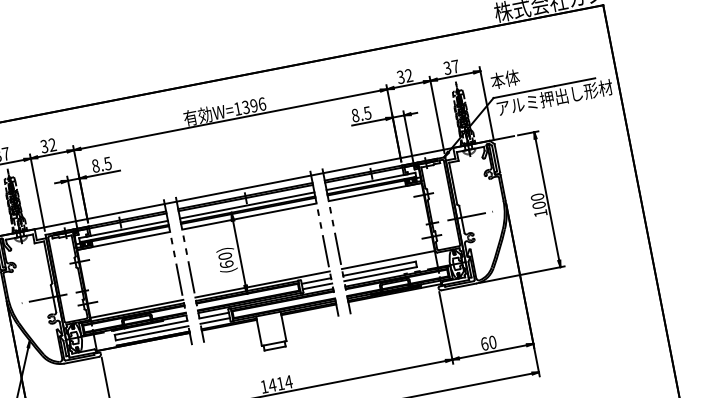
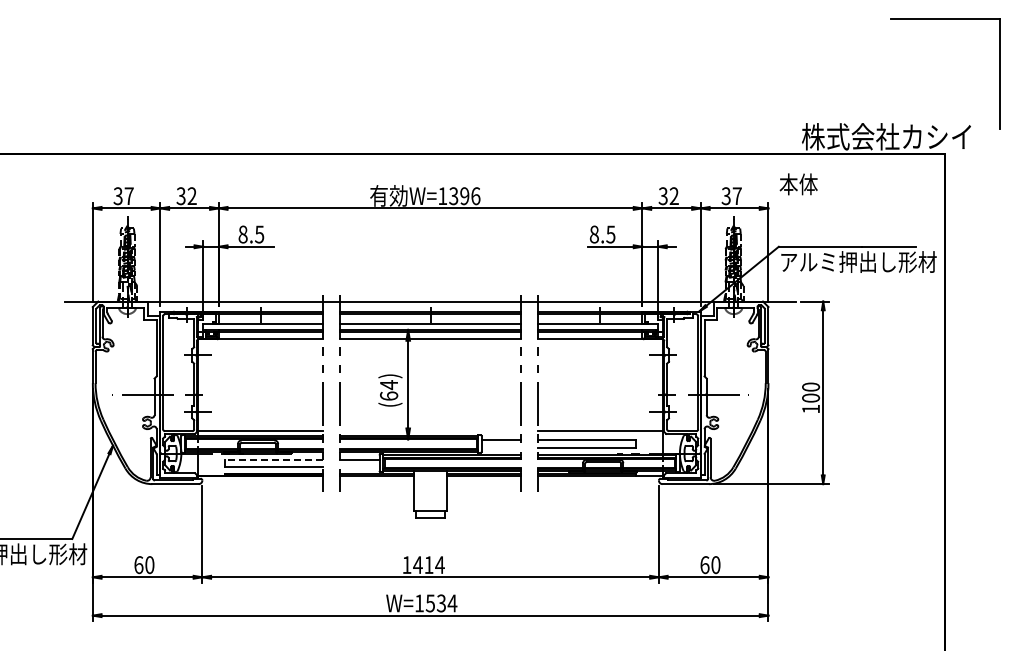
text: (505, 79) -> (798, 184), moved
text: (225, 256) -> (389, 385), (60) -> (64)
line: (262, 284) -> (430, 431), removed
line: (317, 286) -> (501, 447), removed
line: (215, 320) -> (359, 466), removed
line: (150, 327) -> (273, 459), solid -> dashed

